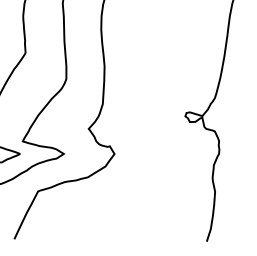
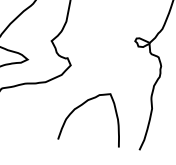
curve: (134, 198) -> (82, 105), added

